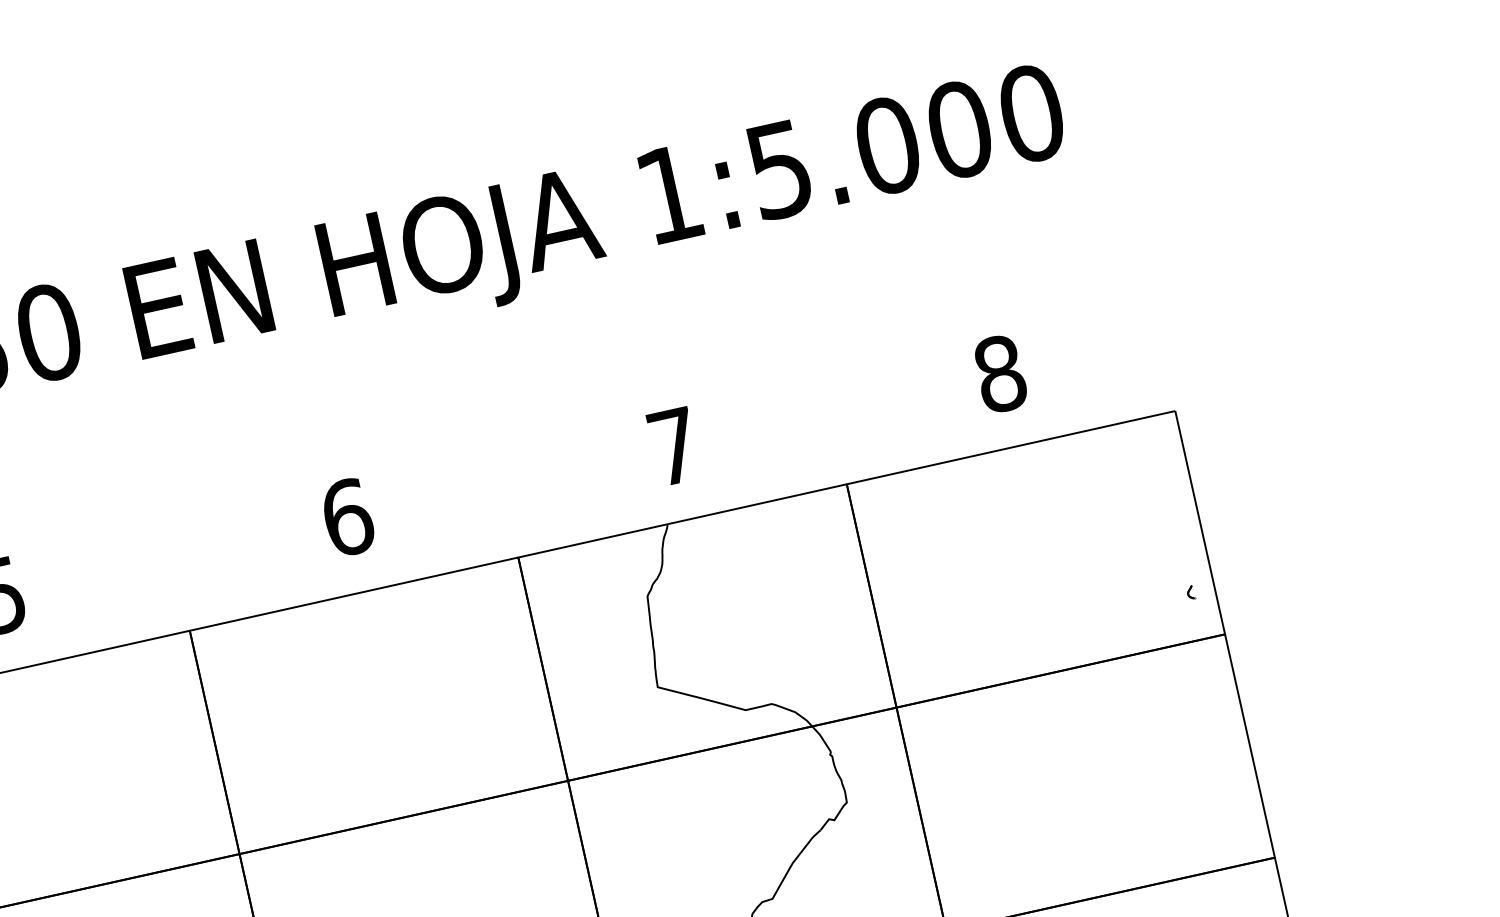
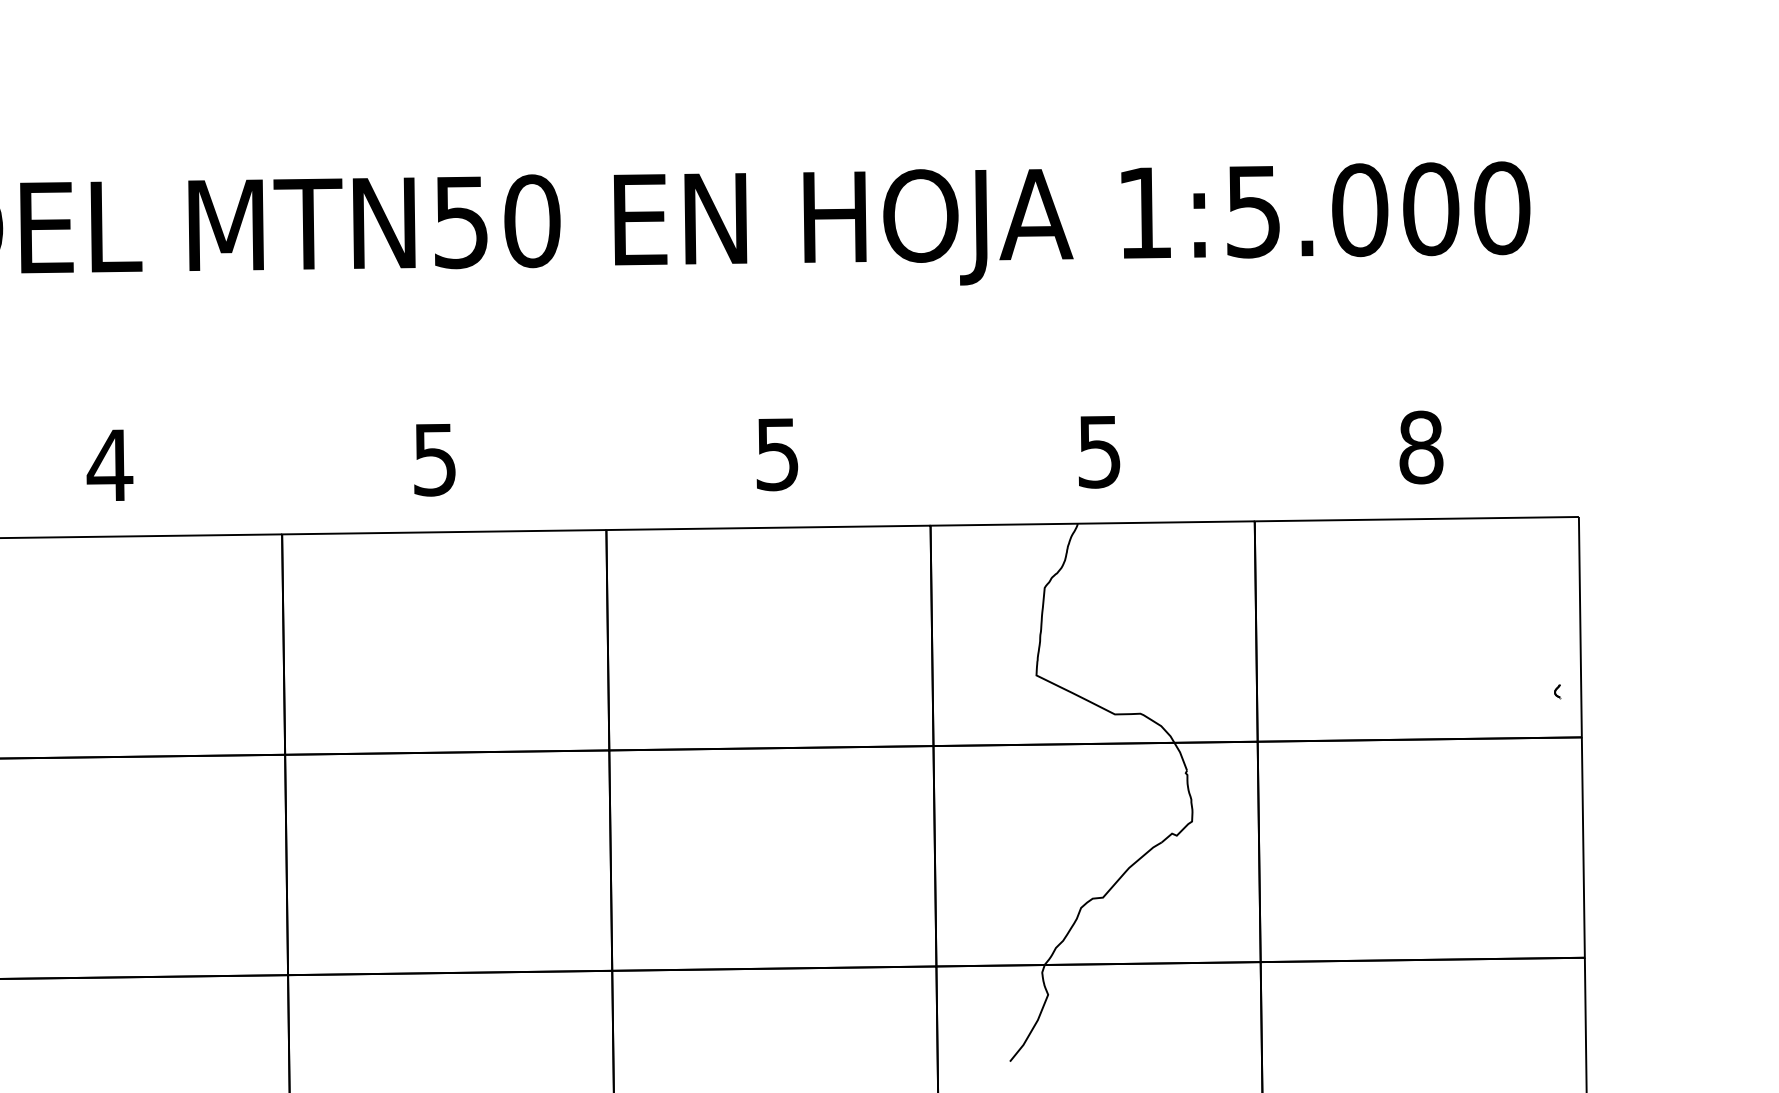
text: (674, 447) -> (1099, 452), 7 -> 5
text: (347, 517) -> (777, 454), 6 -> 5

